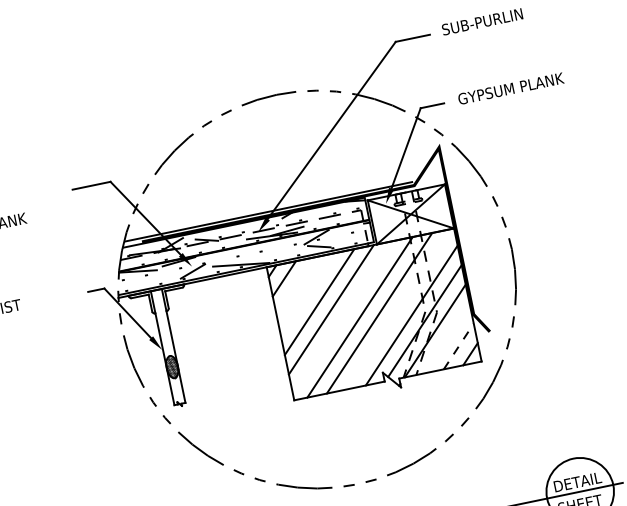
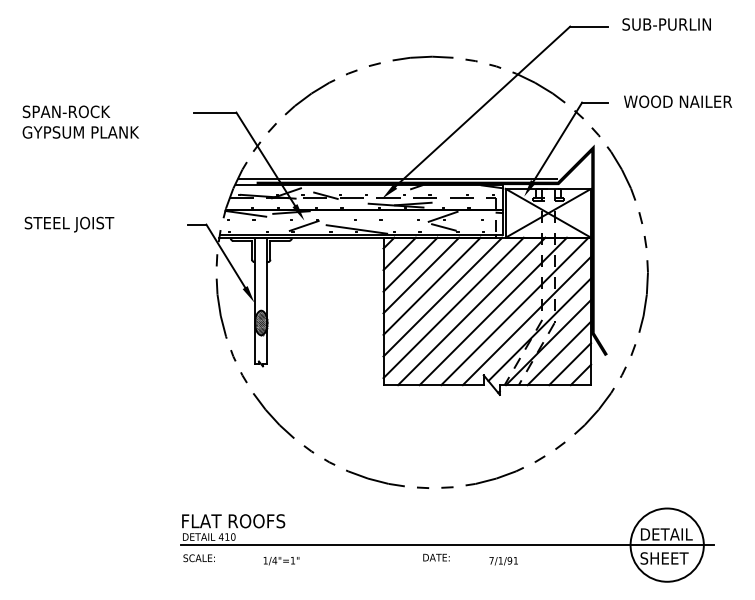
text: (511, 88) -> (682, 101), GYPSUM PLANK -> WOOD NAILER
line: (296, 286) -> (410, 264), added
line: (308, 294) -> (421, 275), added
line: (398, 309) -> (514, 311), added
line: (342, 317) -> (453, 307), added
line: (447, 338) -> (559, 353), added
line: (459, 346) -> (570, 364), dashed -> solid

